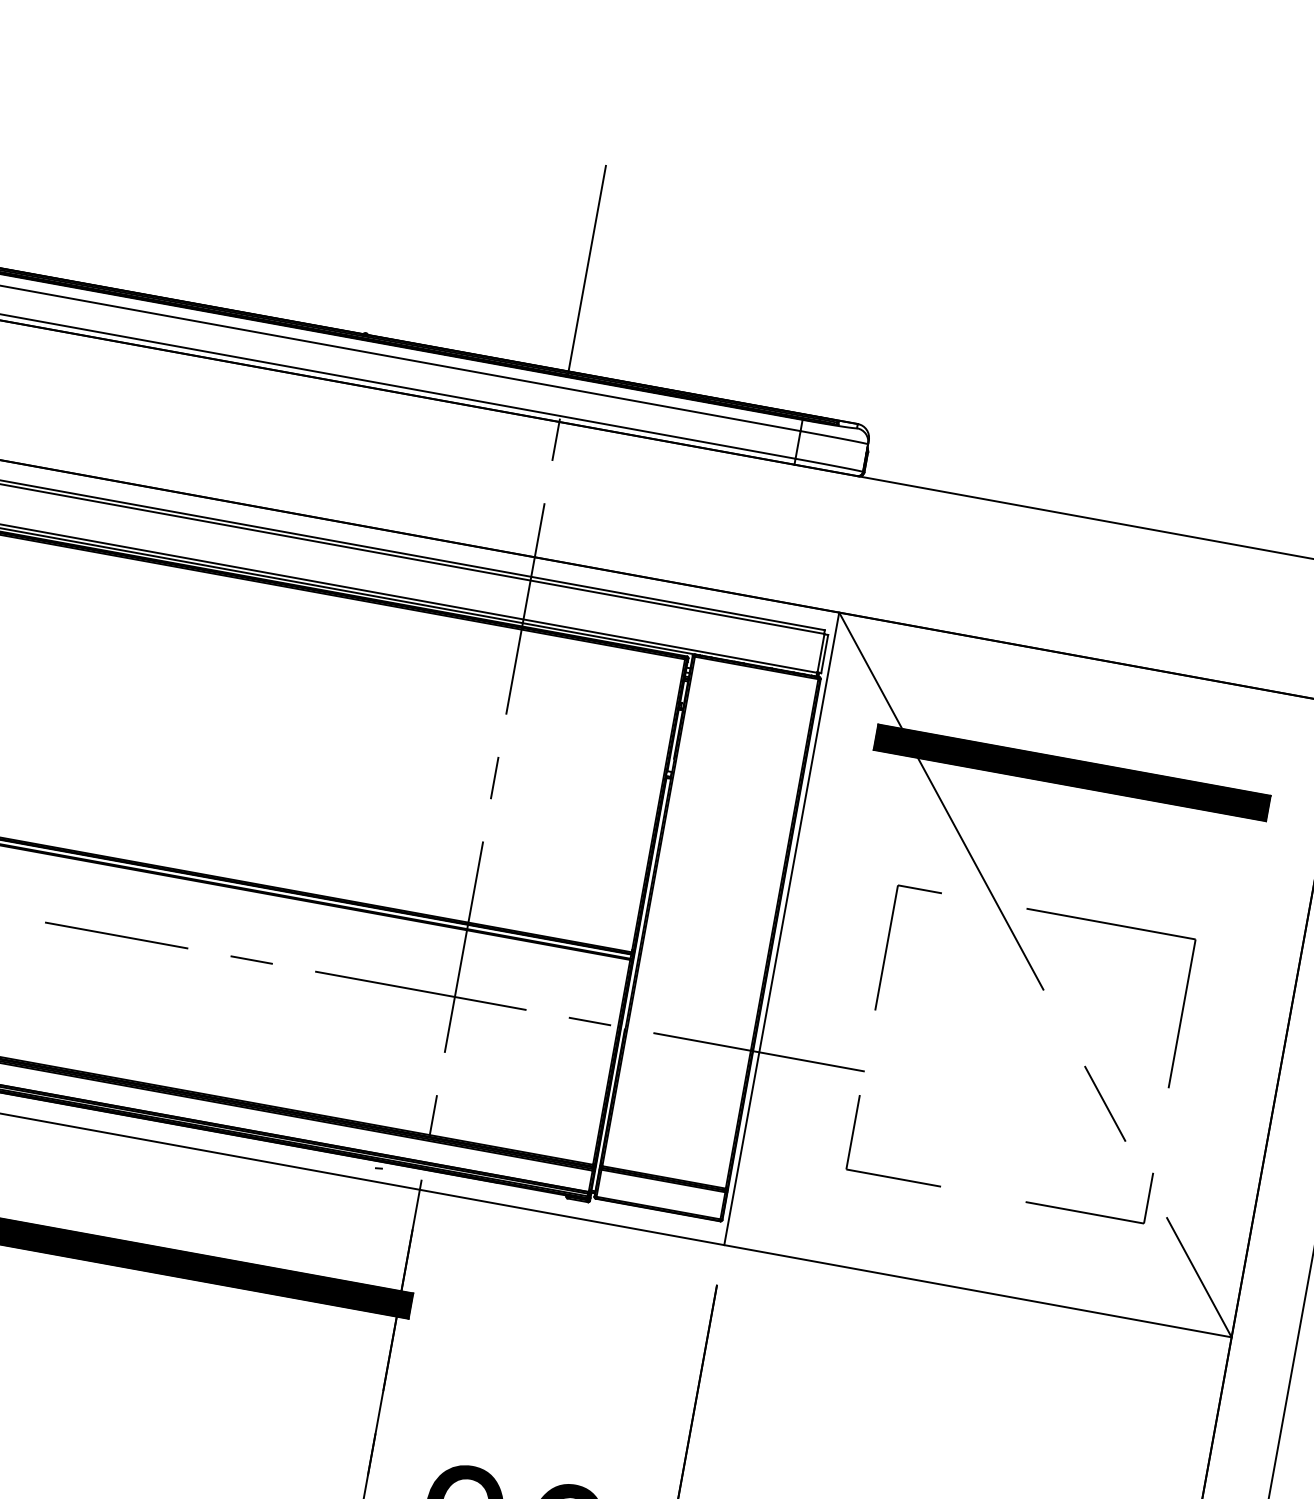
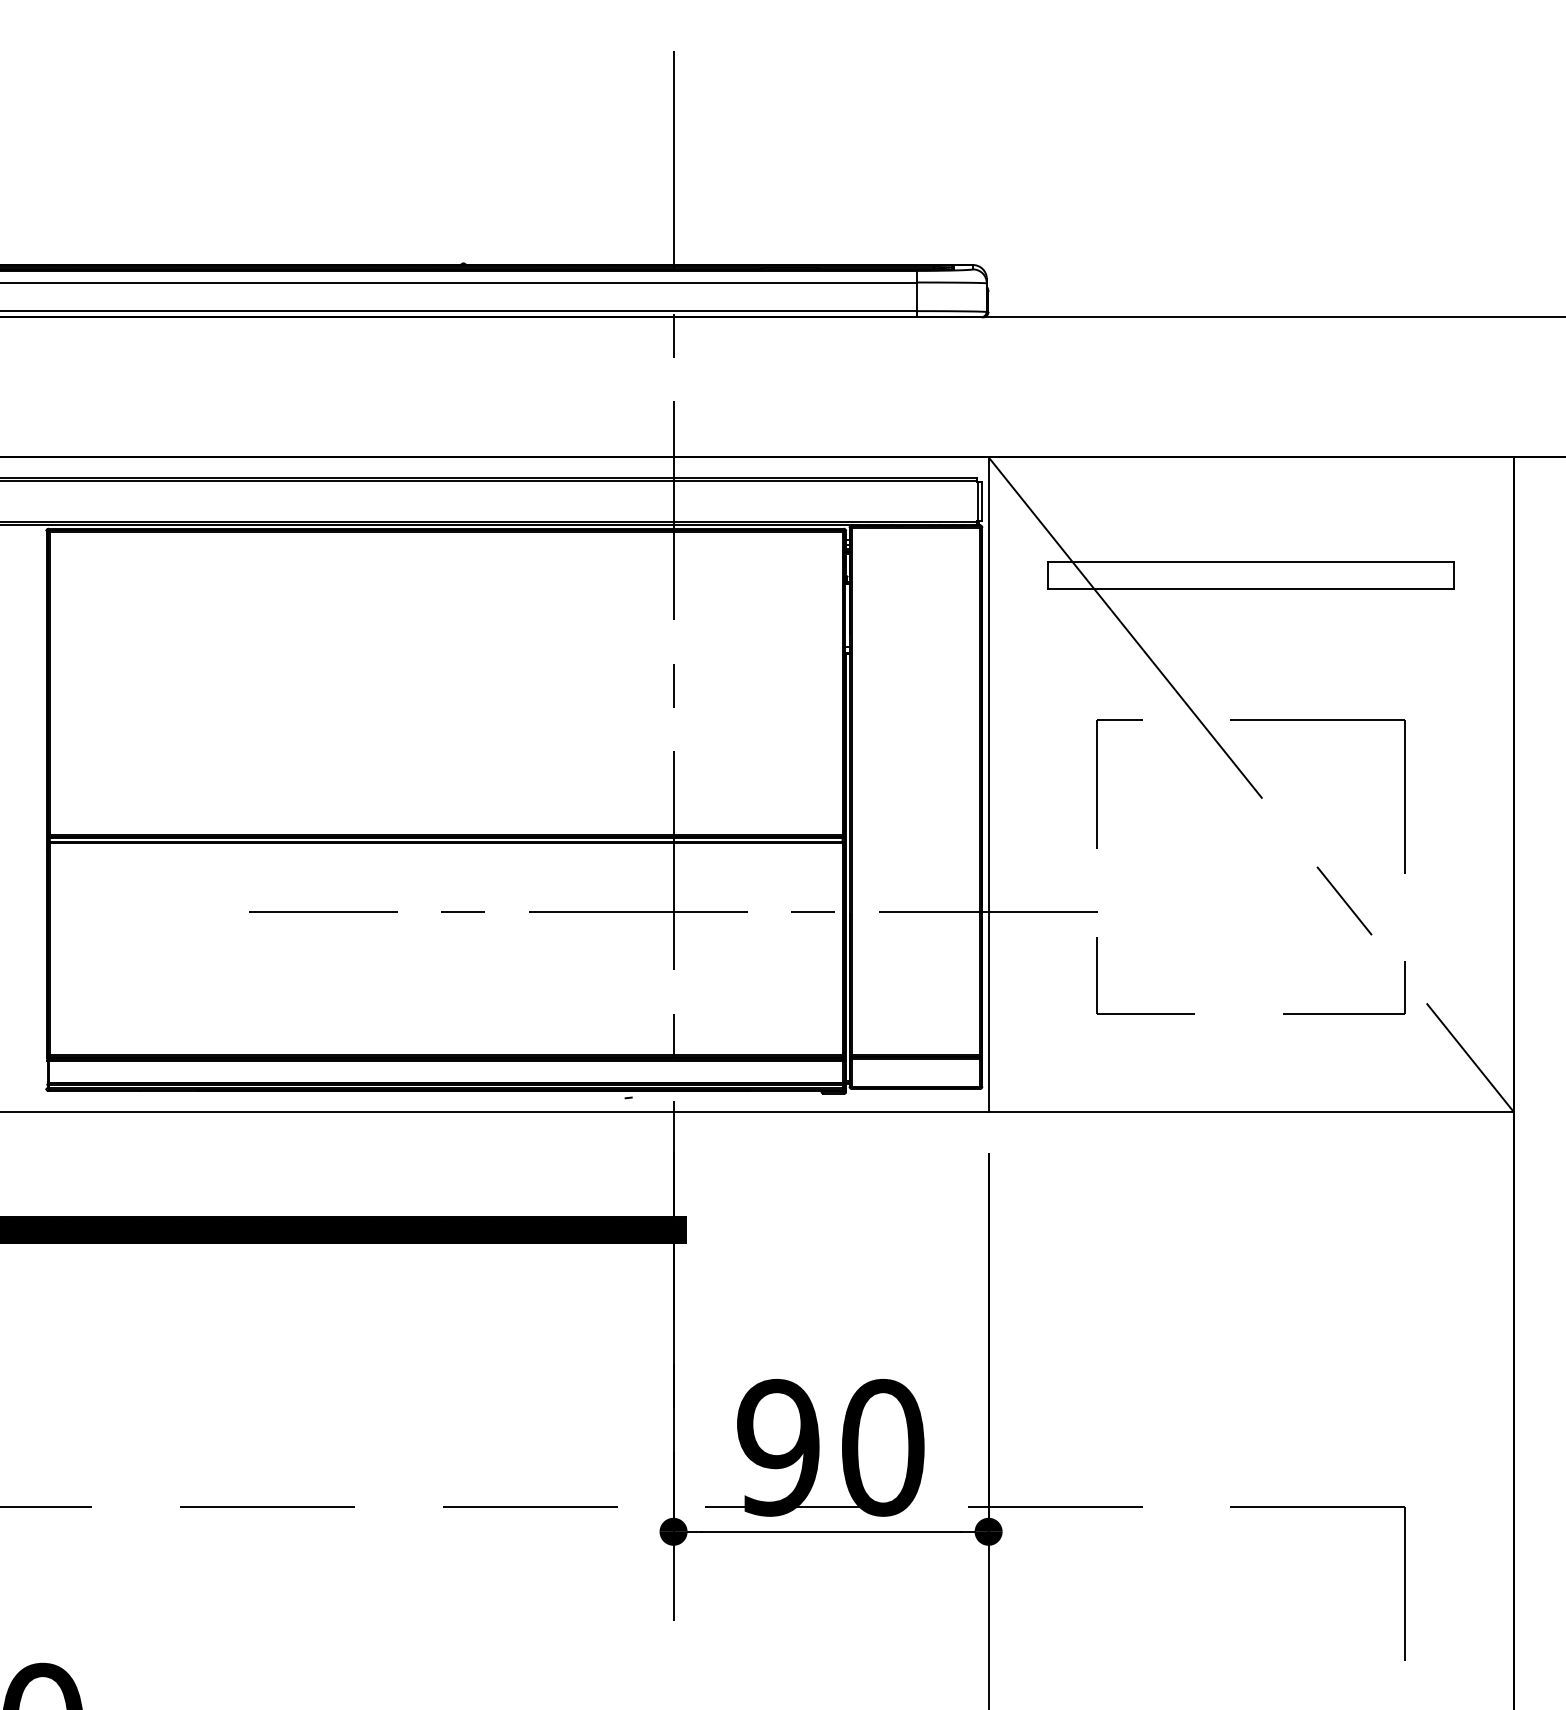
hatch: (1072, 772) -> (1251, 575), removed

